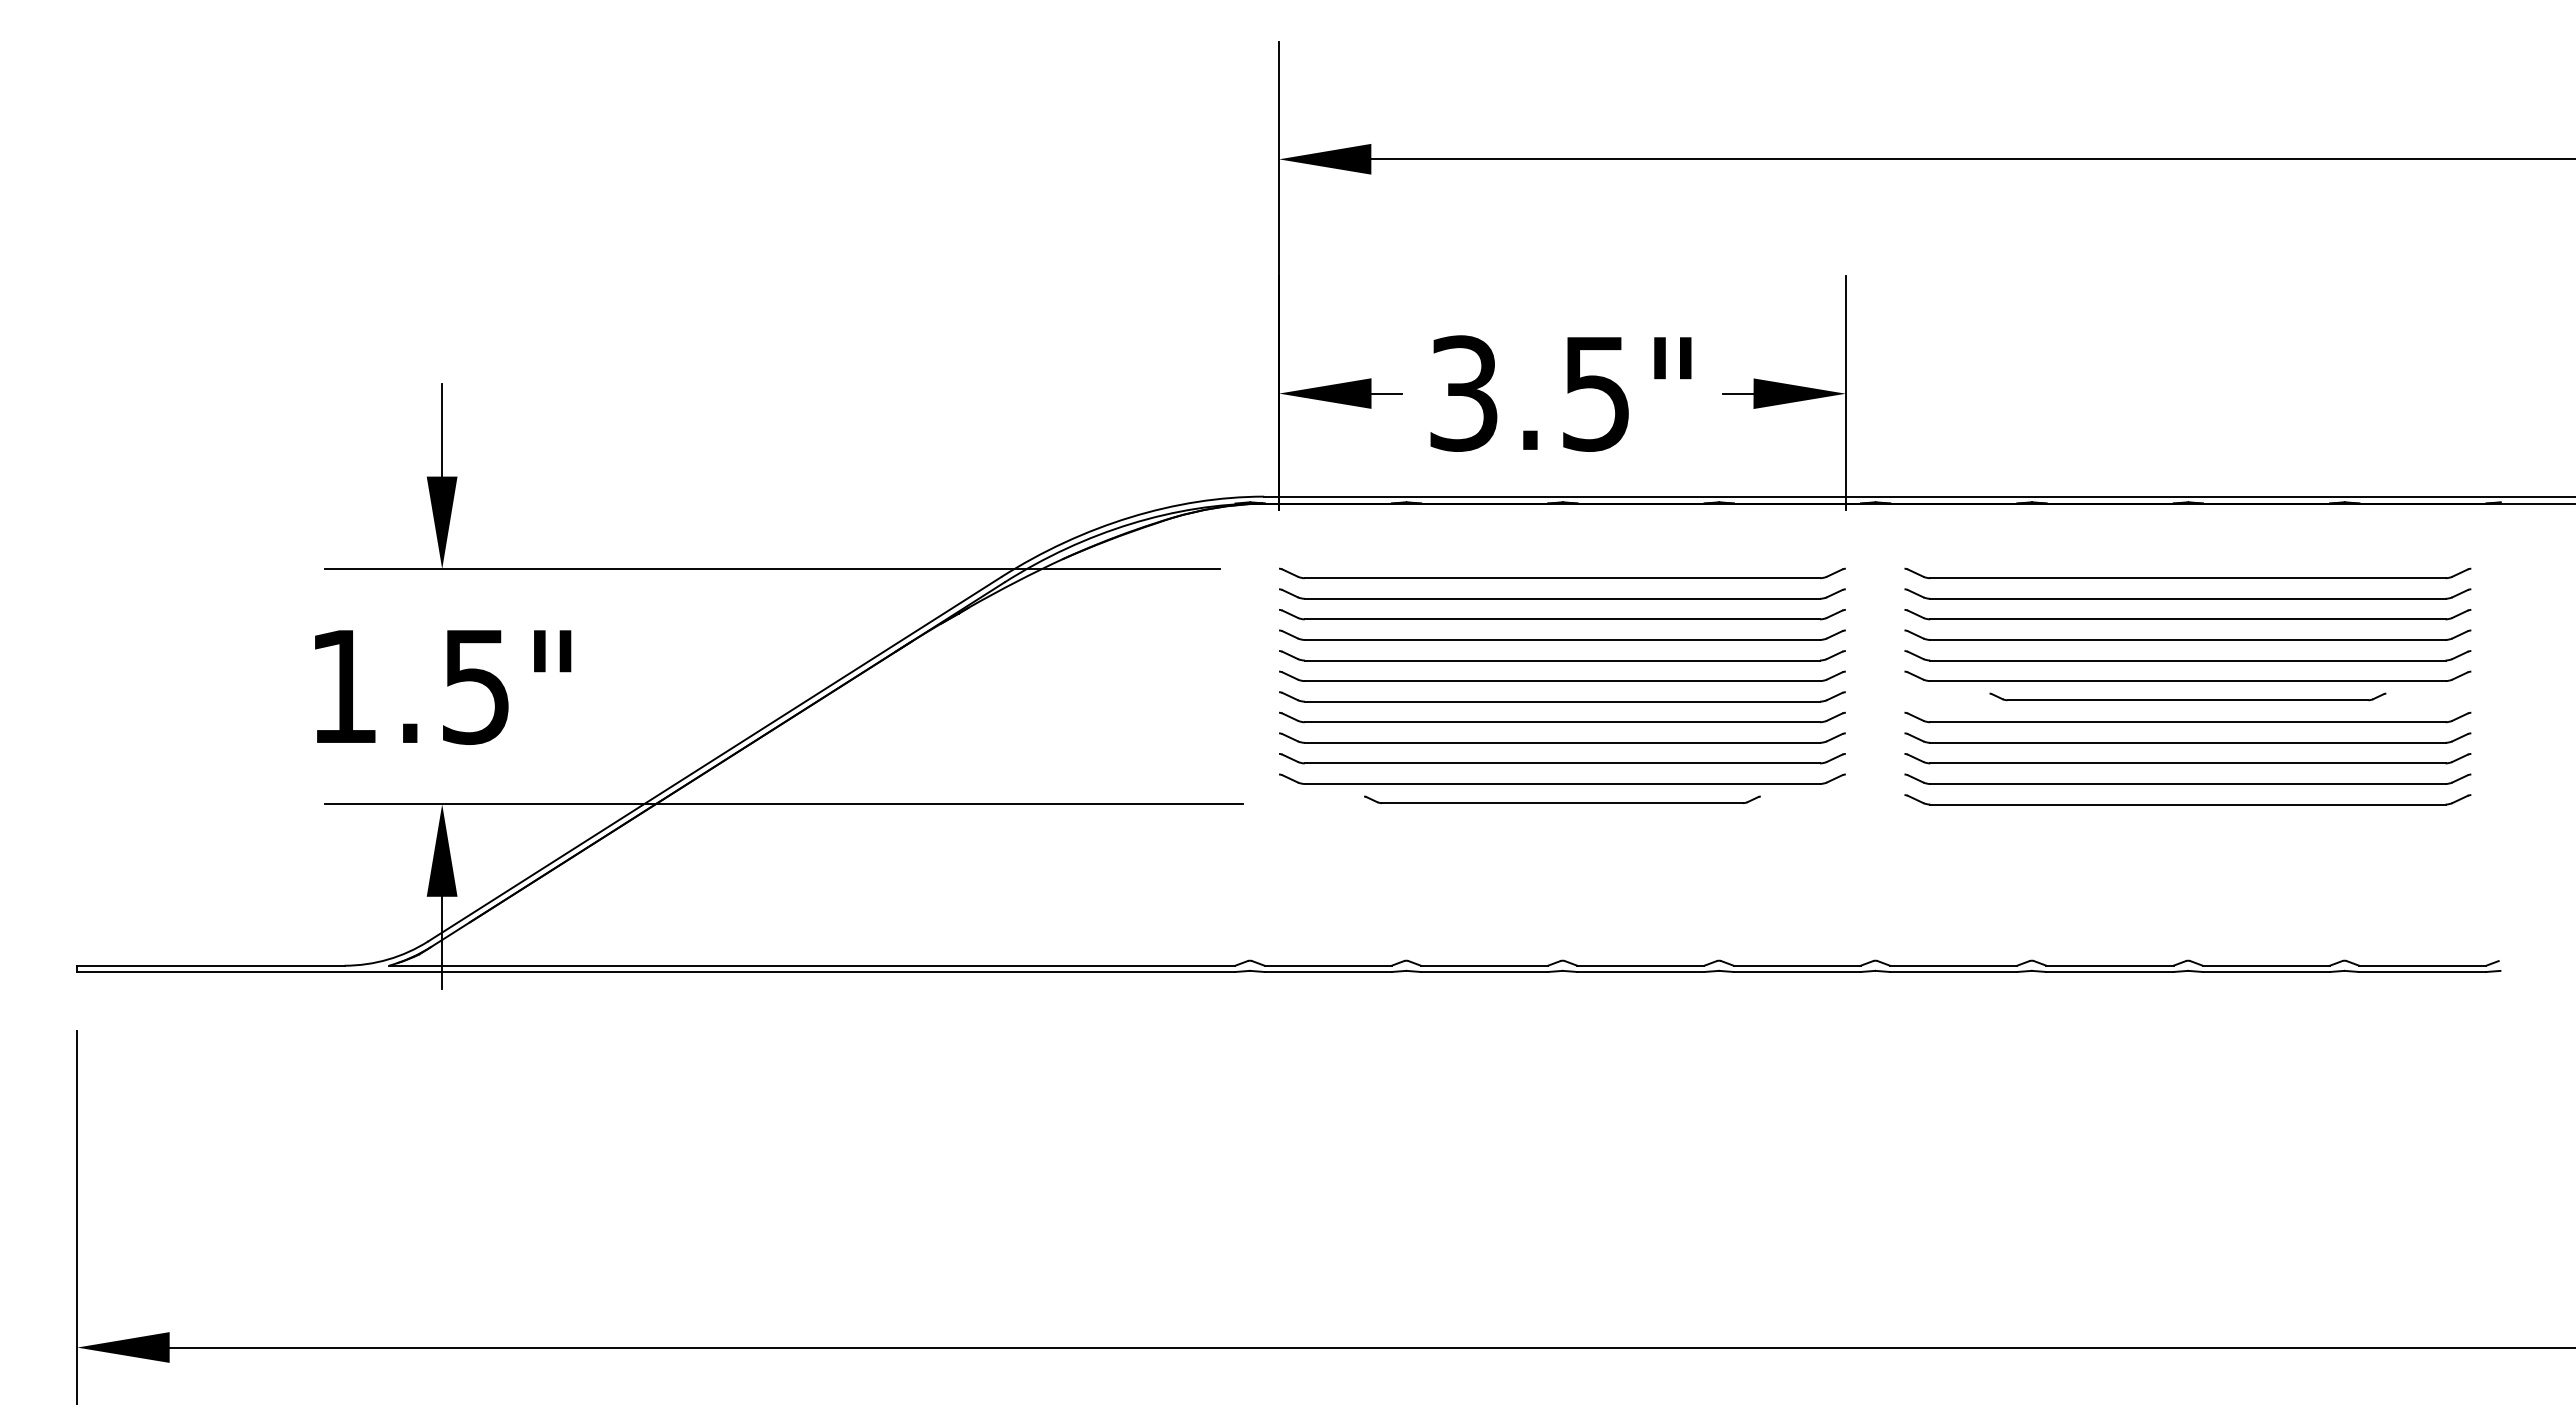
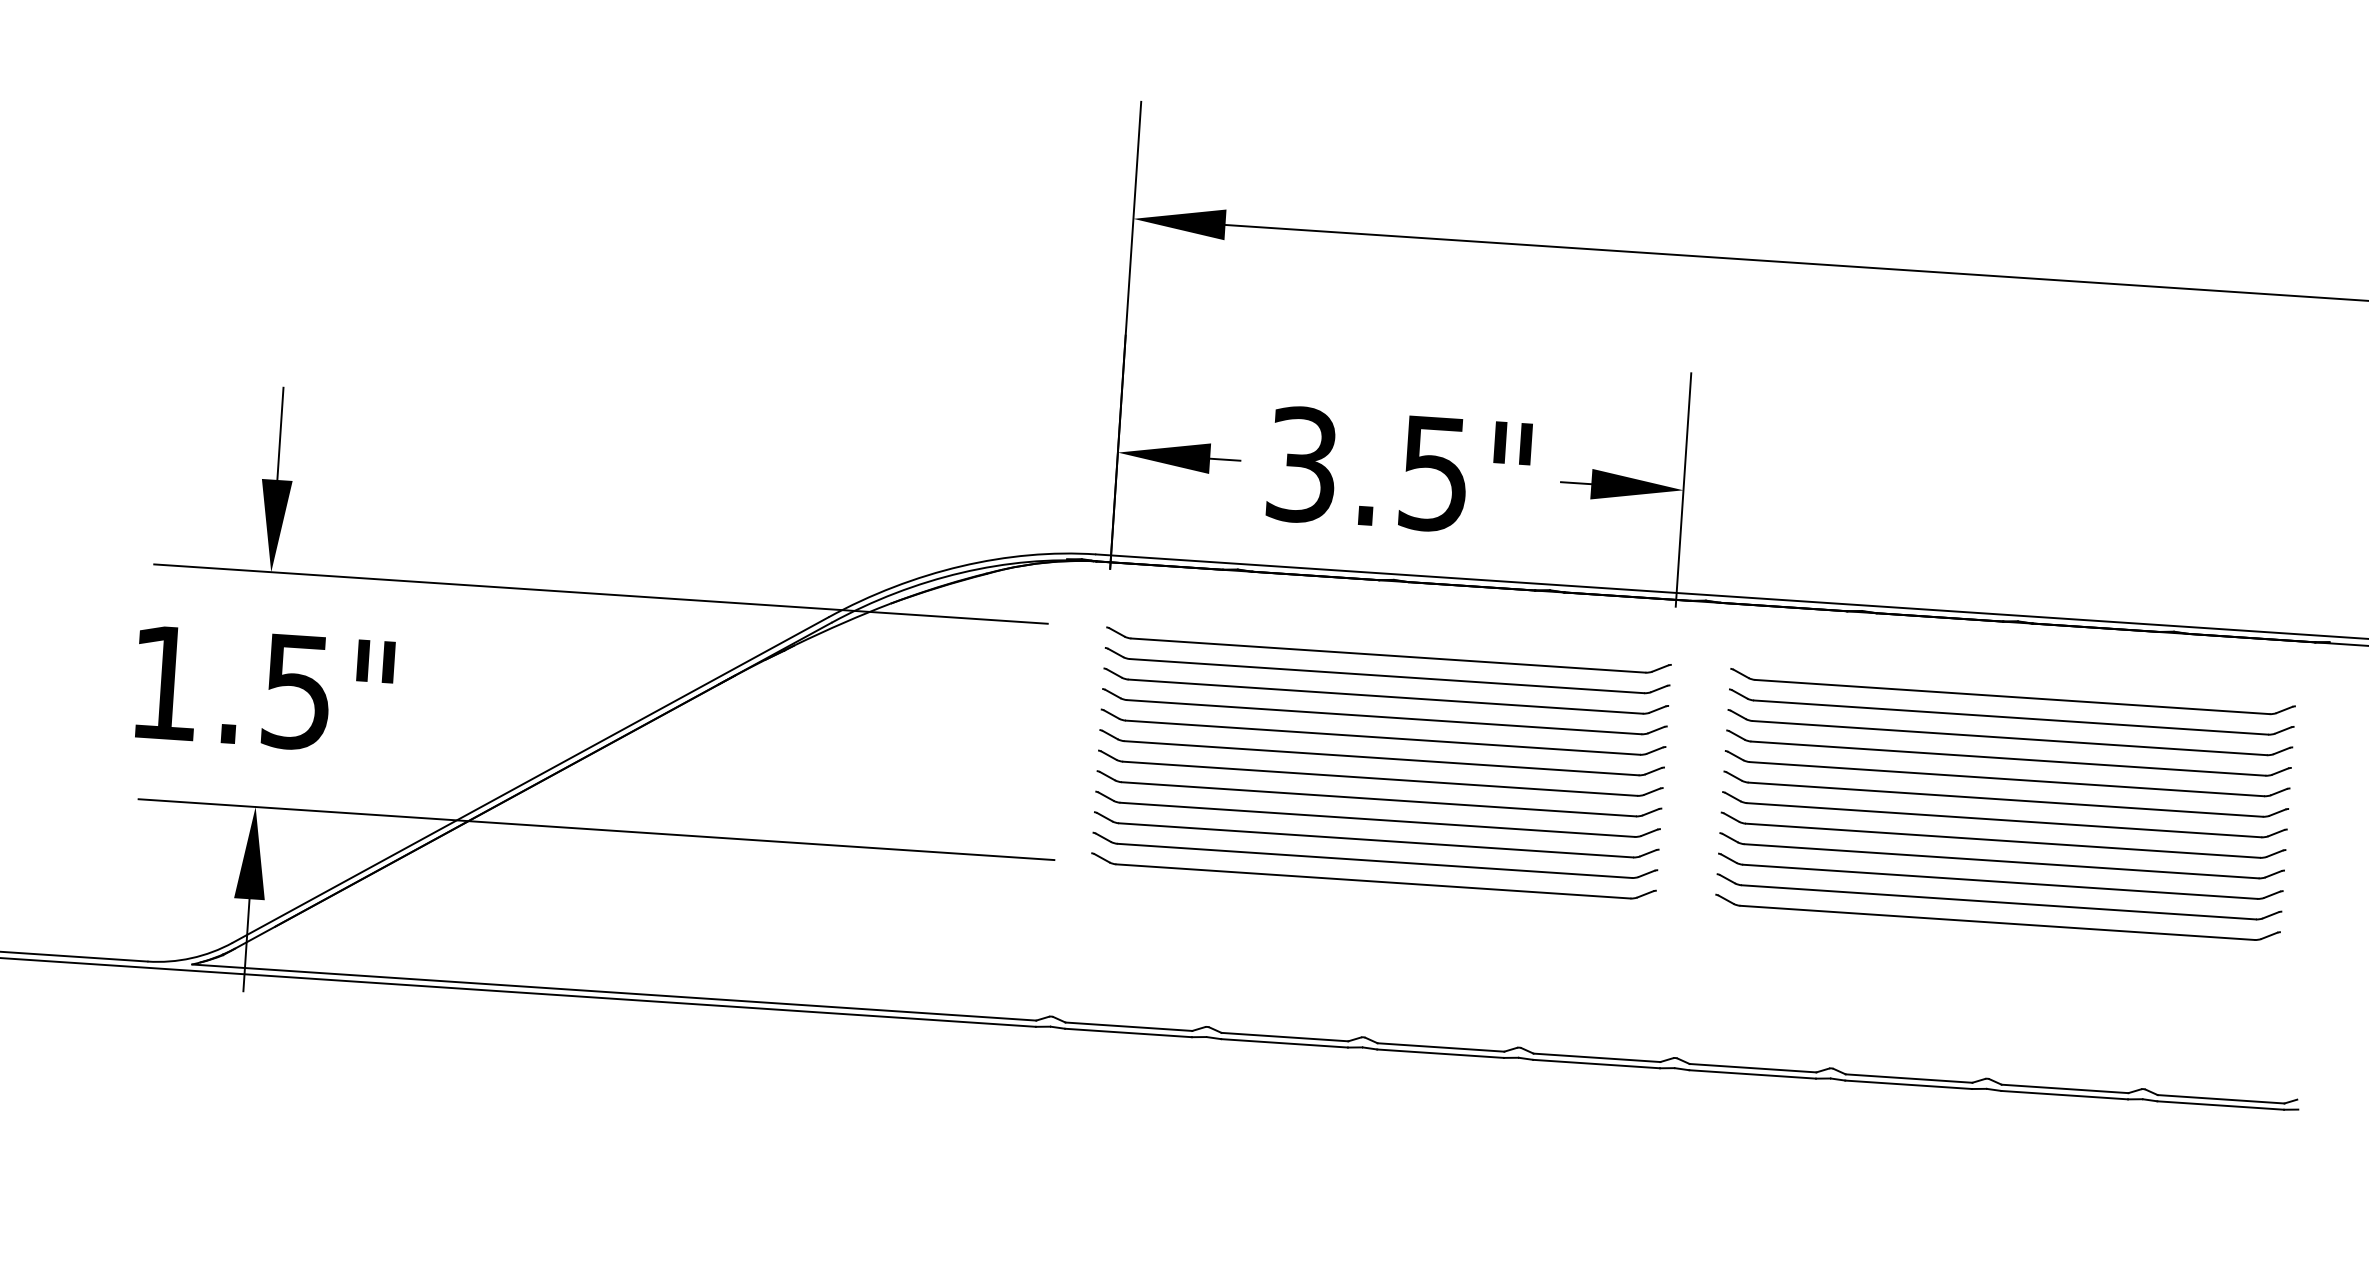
part: (2187, 696) -> (2004, 815), size x1.43
part: (1562, 799) -> (1373, 876), size x1.43

